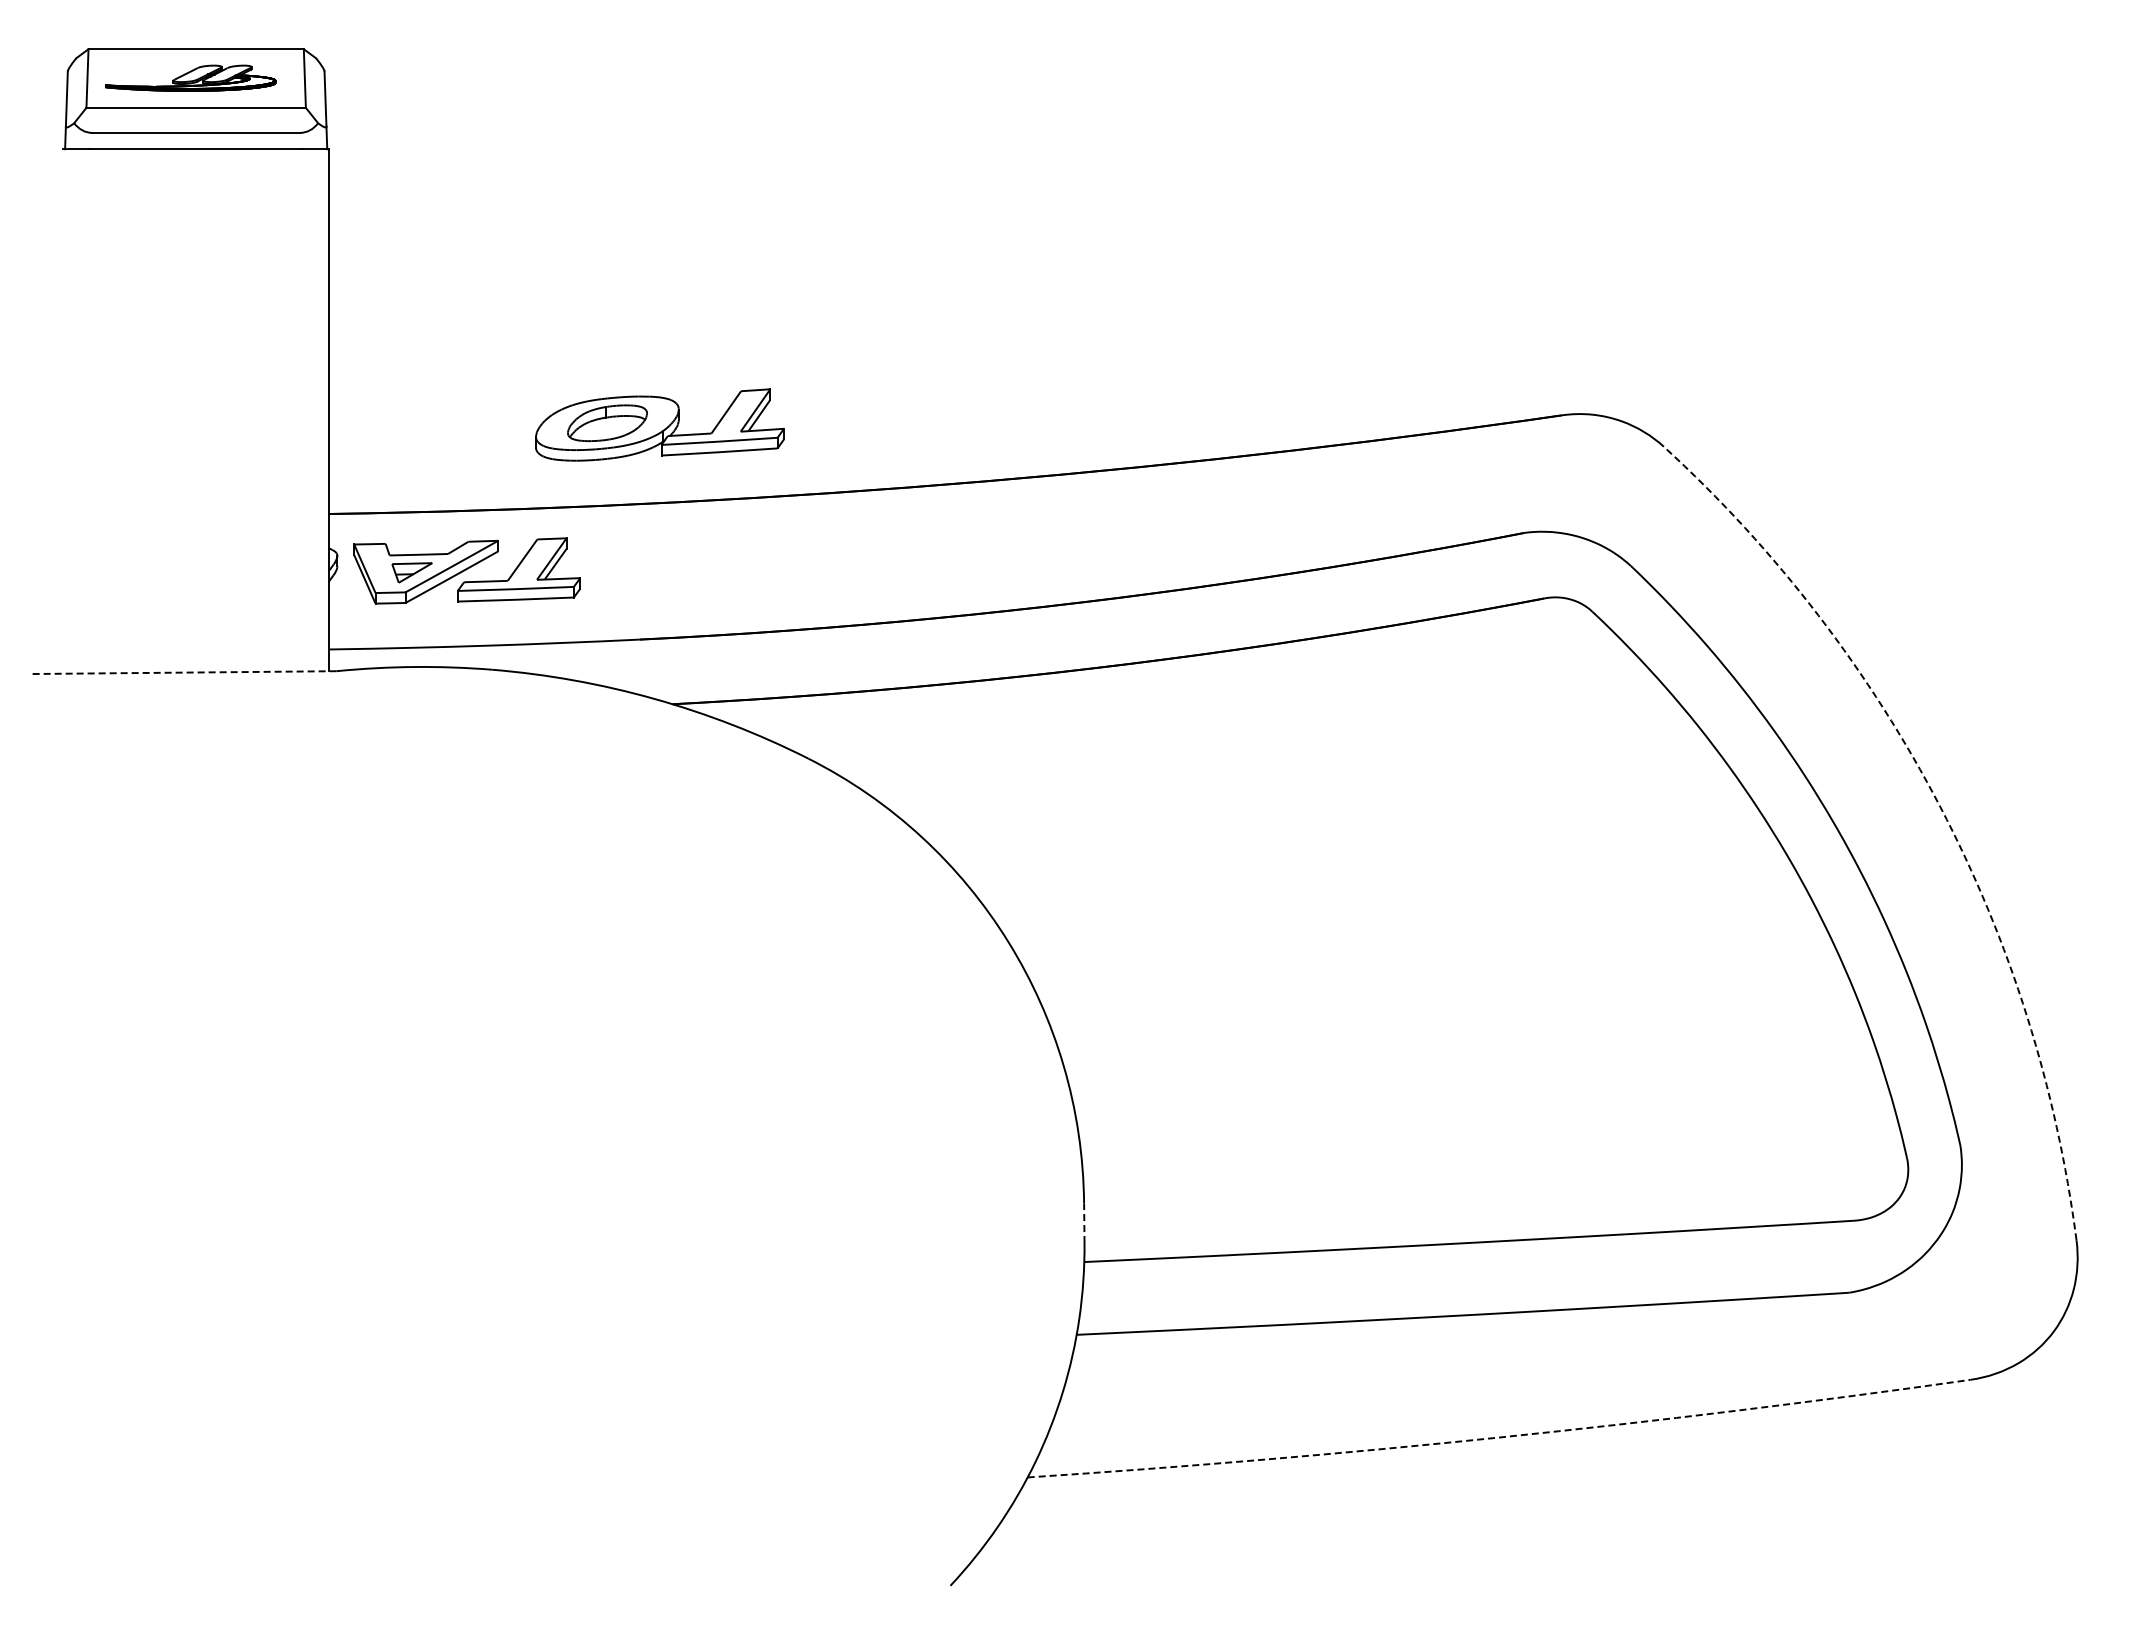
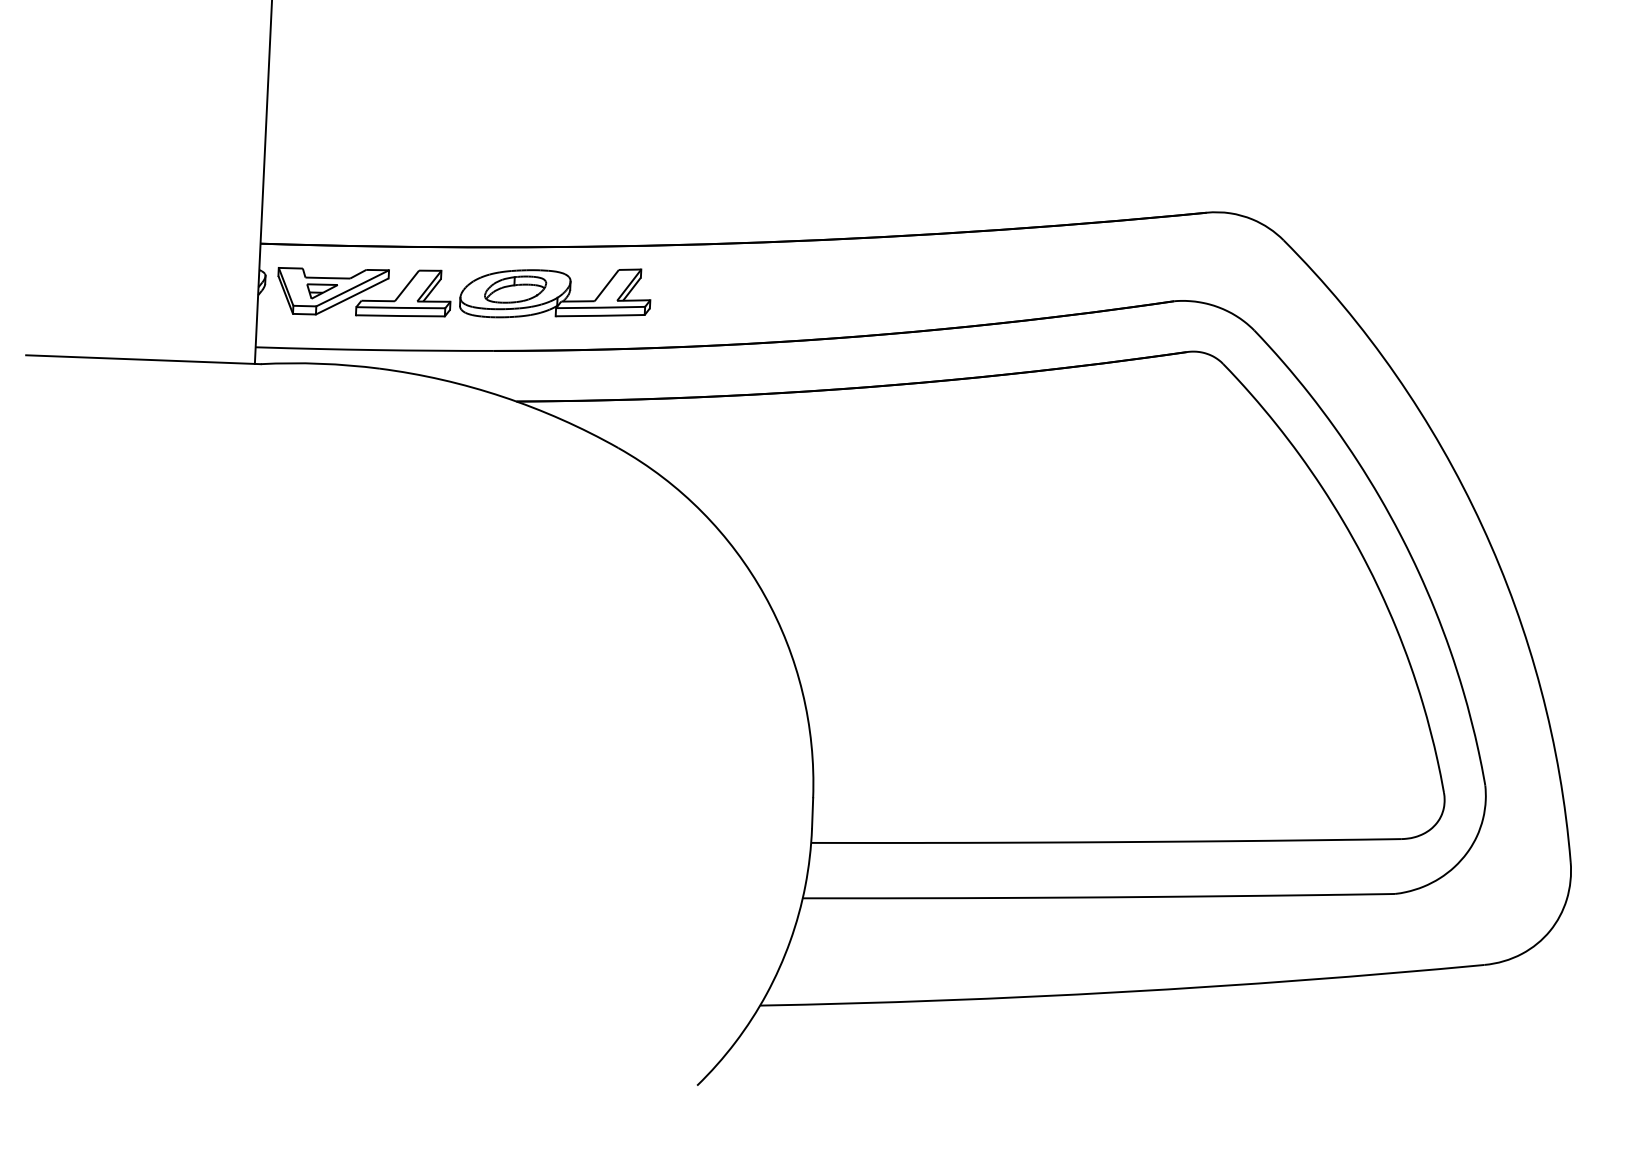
part: (659, 424) -> (555, 292), moved
line: (182, 672) -> (142, 359), dashed -> solid
arc: (1940, 807) -> (1482, 526), dashed -> solid
line: (1084, 1223) -> (812, 813), dashed -> solid
arc: (1499, 1437) -> (1122, 992), dashed -> solid

